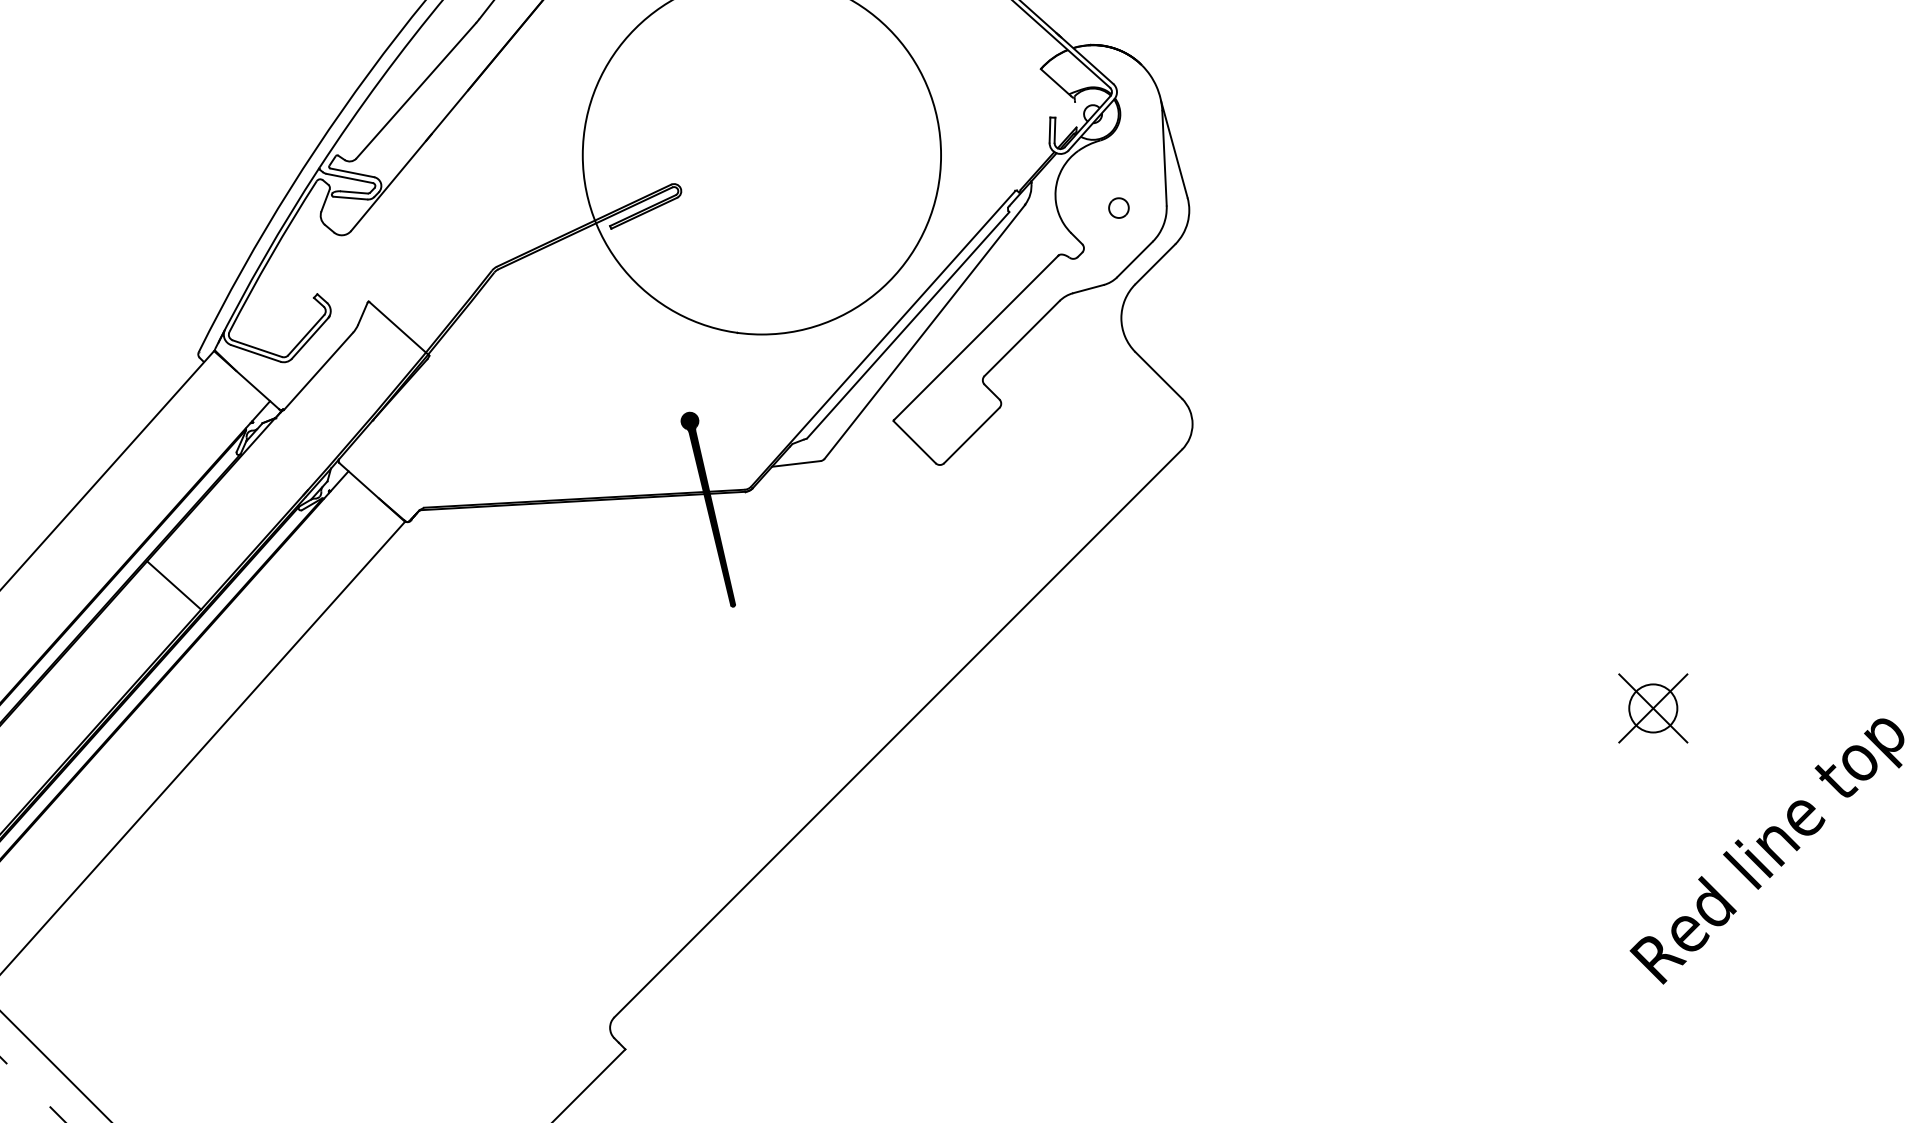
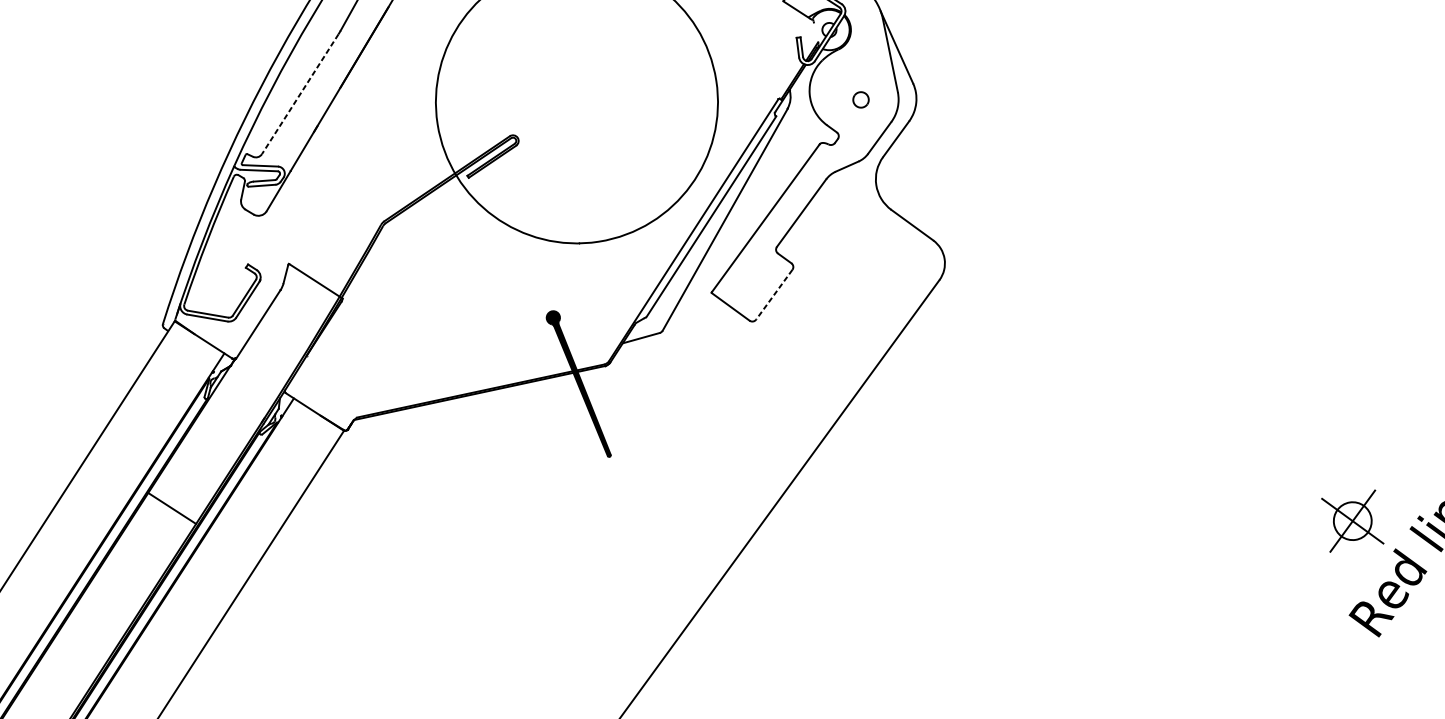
line: (415, 91) -> (299, 94), solid -> dashed
line: (971, 435) -> (774, 294), solid -> dashed
part: (1653, 708) -> (1352, 521), moved

